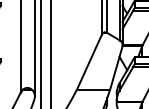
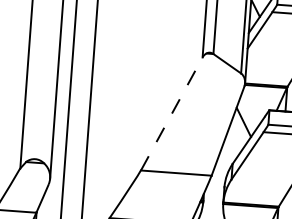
line: (89, 61) -> (171, 112), solid -> dashed

